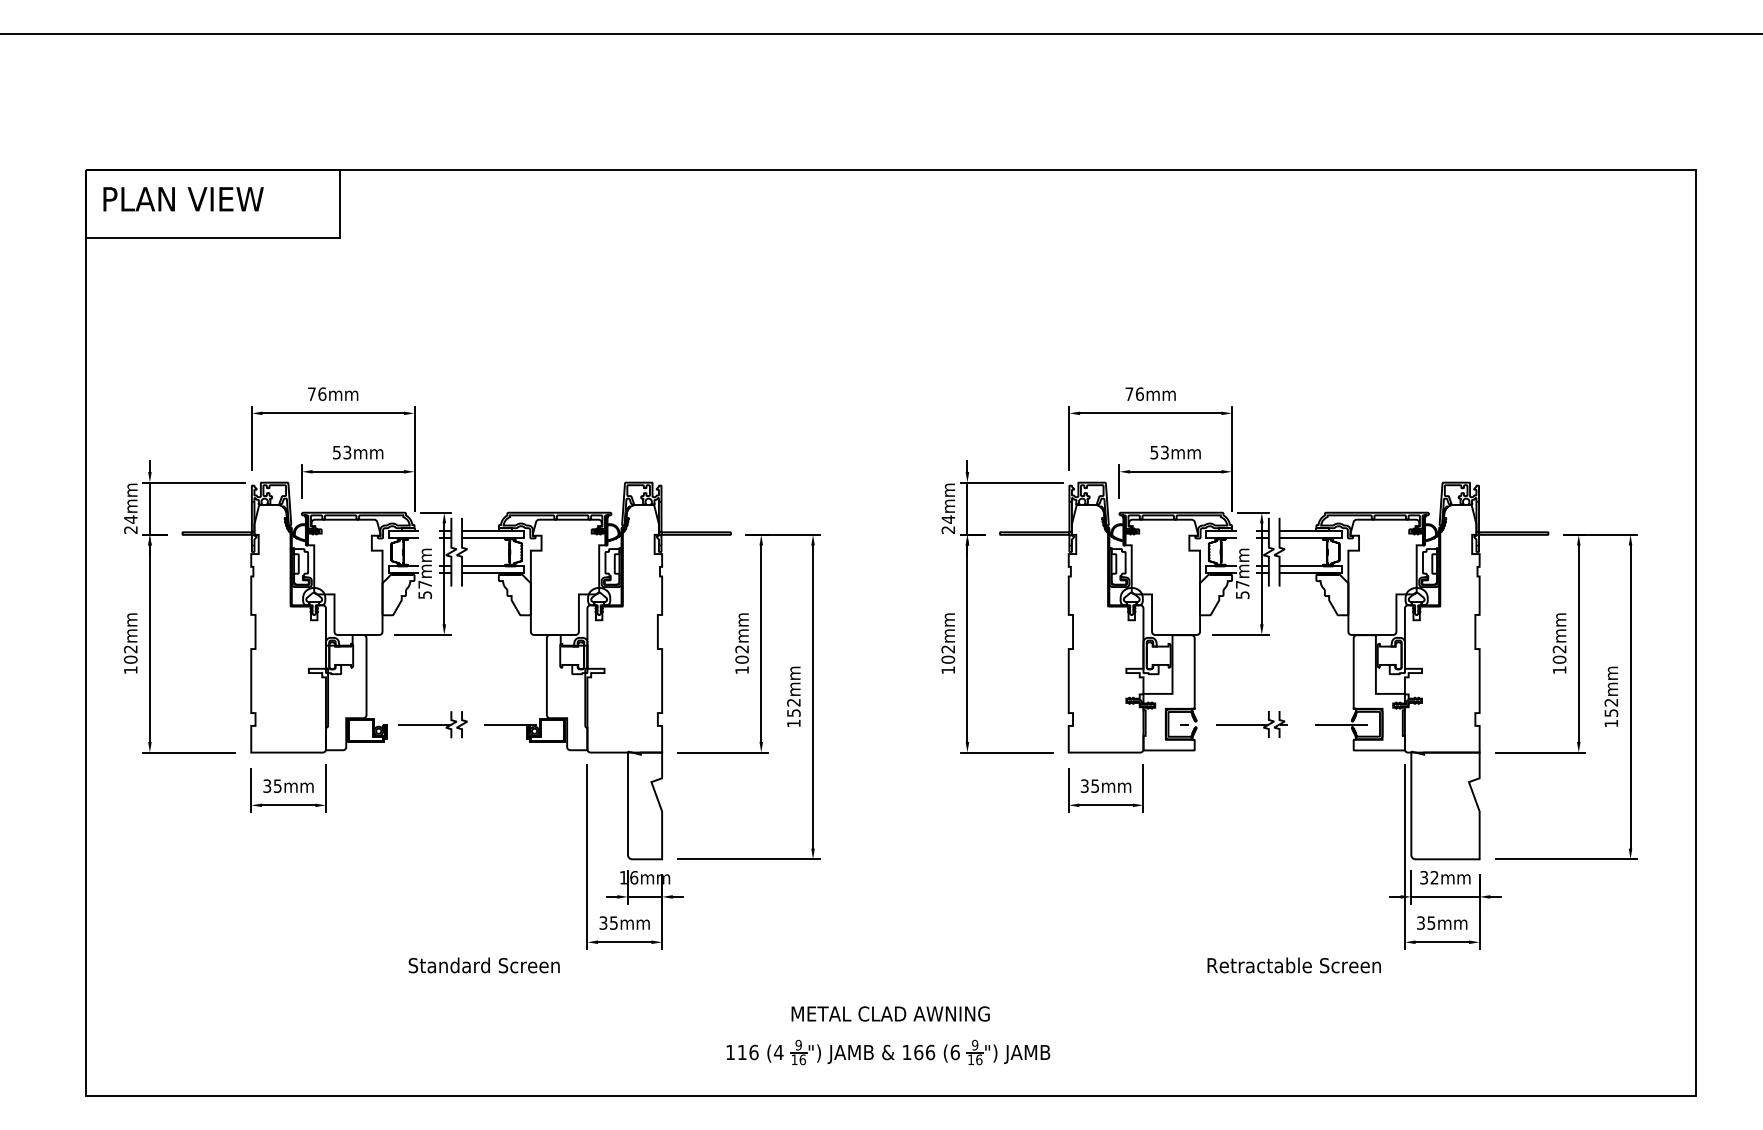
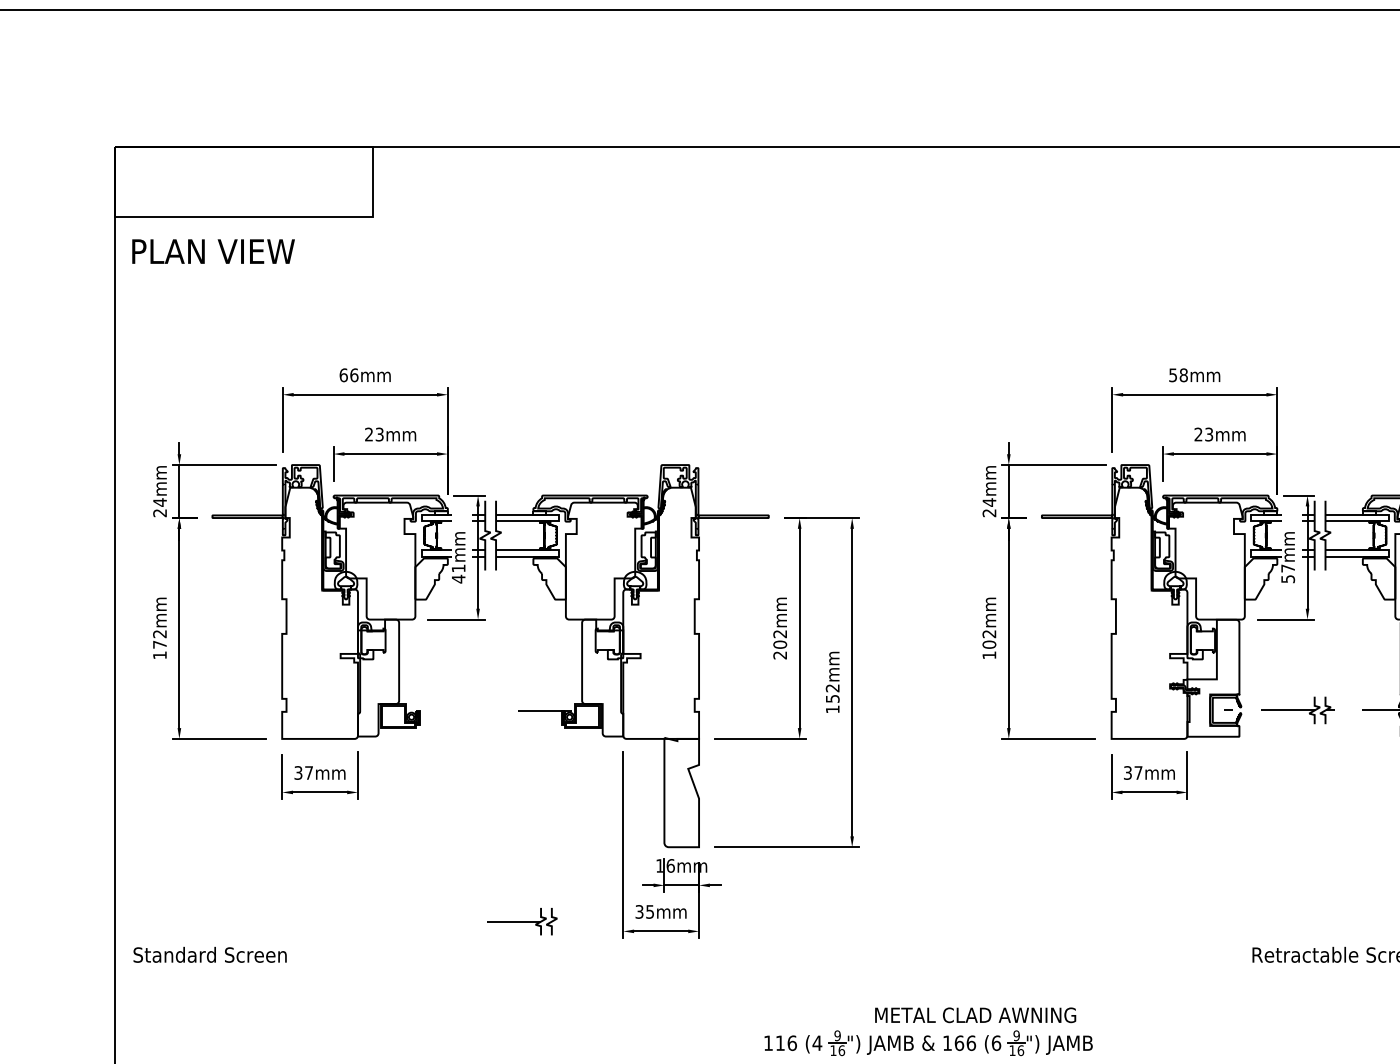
text: (183, 199) -> (213, 251), moved
text: (311, 394) -> (343, 375), 76mm -> 66mm
text: (1134, 394) -> (1178, 375), 76mm -> 58mm
text: (336, 452) -> (368, 434), 53mm -> 23mm
text: (1154, 452) -> (1198, 434), 53mm -> 23mm
text: (425, 590) -> (458, 574), 57mm -> 41mm
text: (130, 659) -> (159, 644), 102mm -> 172mm
text: (741, 670) -> (779, 655), 102mm -> 202mm
part: (432, 724) -> (521, 921), moved
text: (277, 785) -> (308, 772), 35mm -> 37mm
text: (1095, 786) -> (1138, 773), 35mm -> 37mm
text: (483, 965) -> (209, 954), moved
text: (890, 1013) -> (975, 1014), moved

